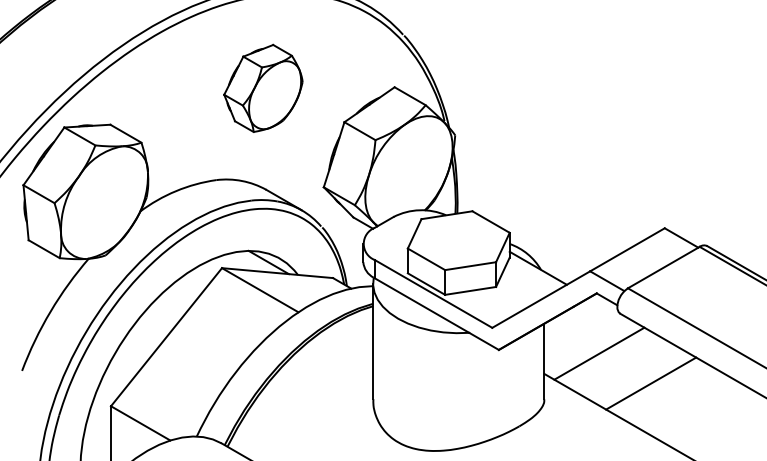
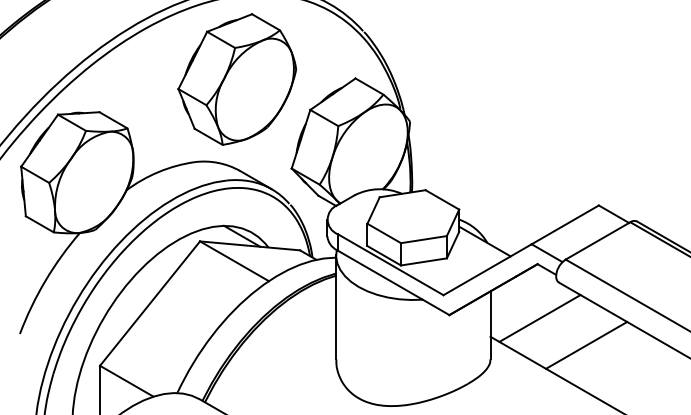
part: (263, 88) -> (237, 79), size x1.67

